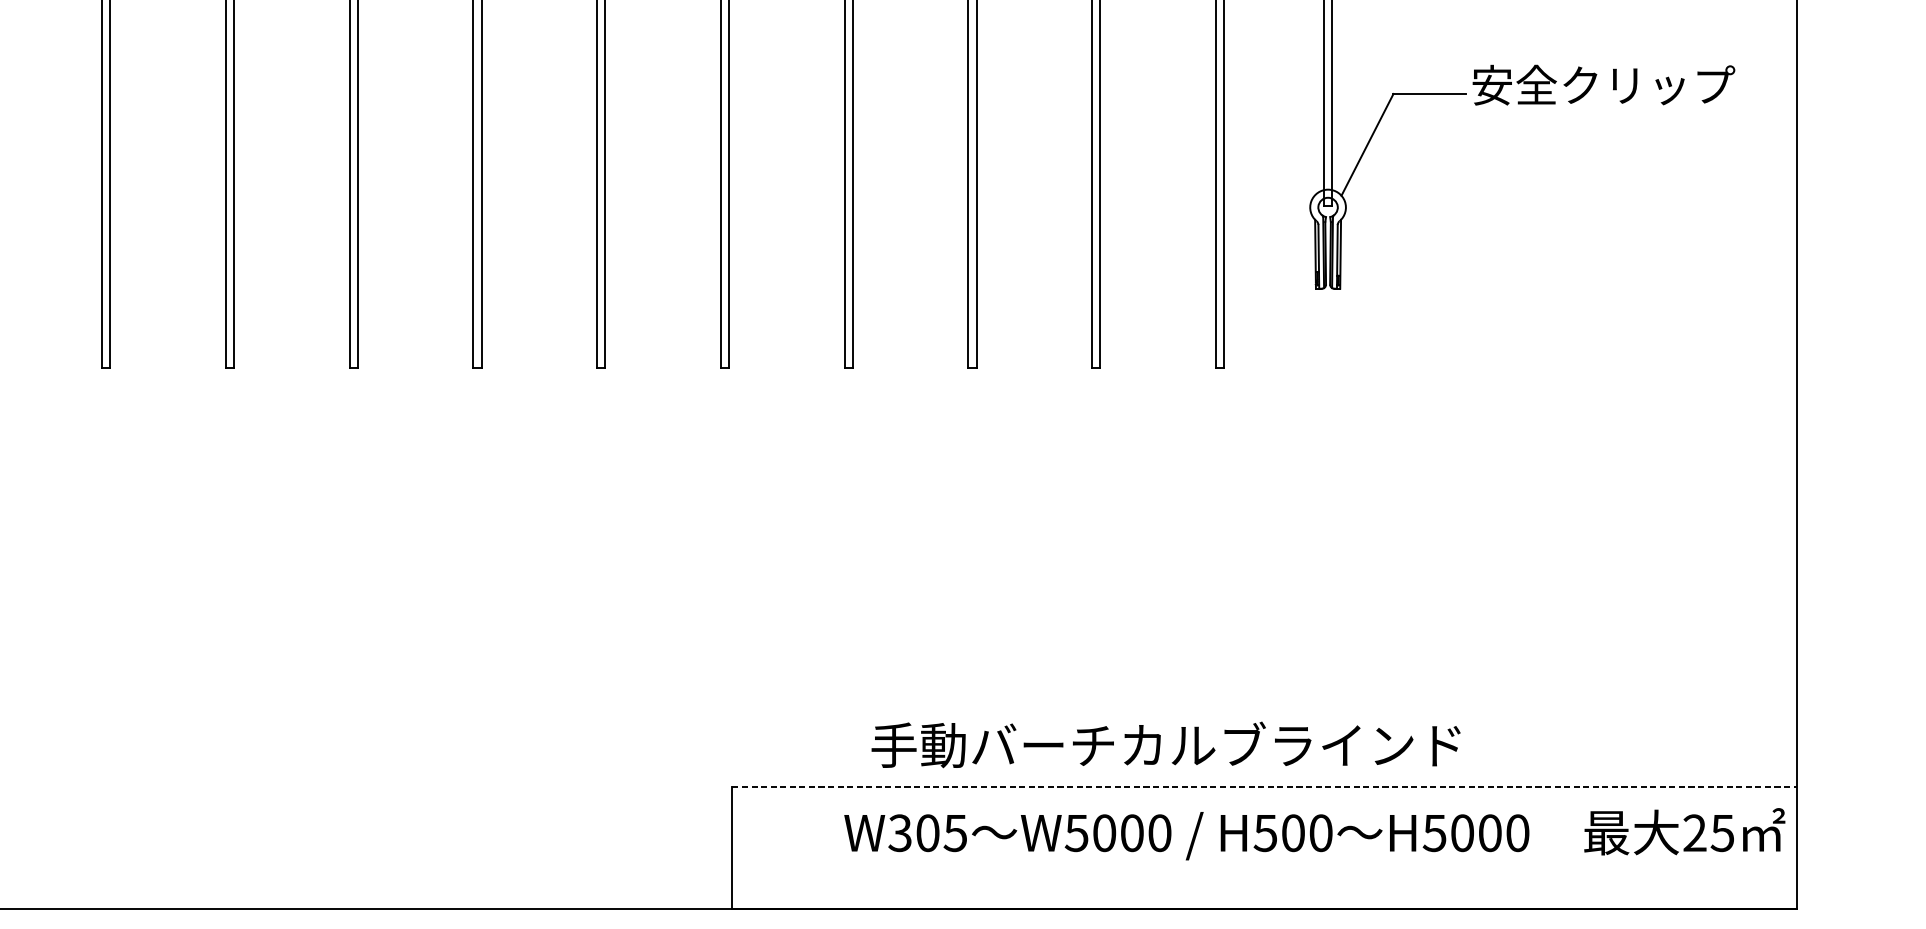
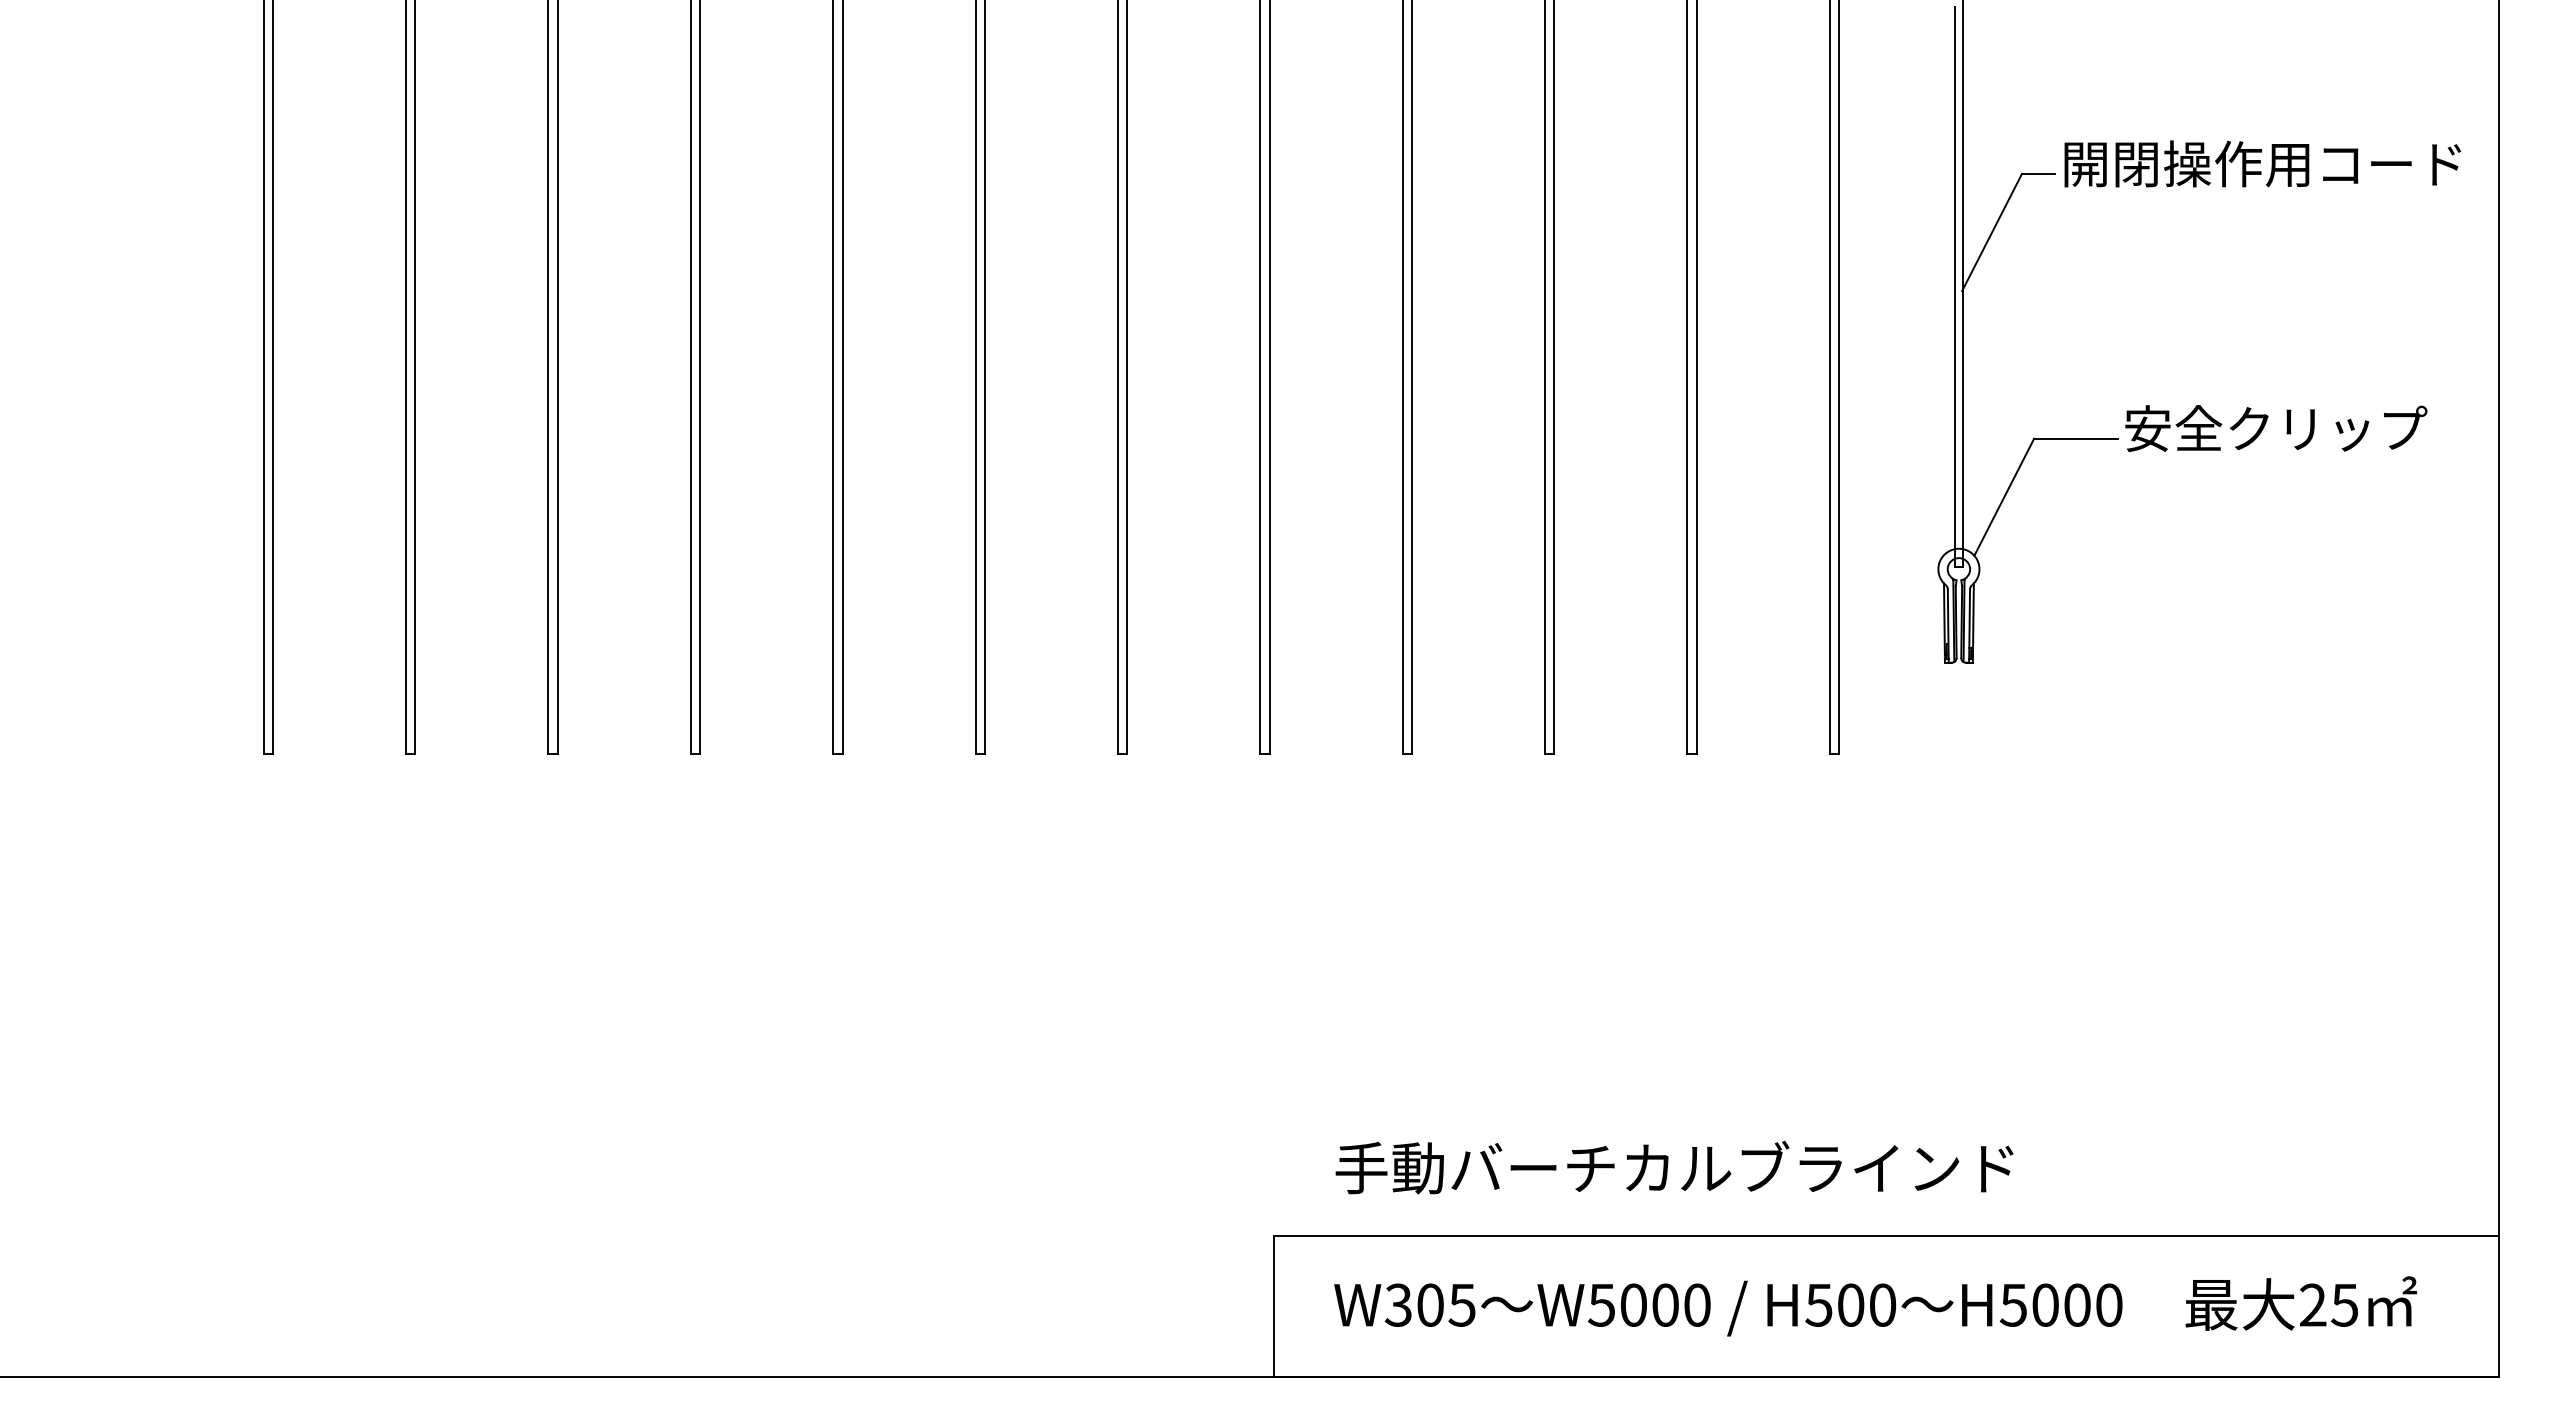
text: (1166, 744) -> (1674, 1167), moved
line: (1265, 787) -> (1886, 1236), dashed -> solid
text: (1314, 834) -> (1875, 1306), moved

